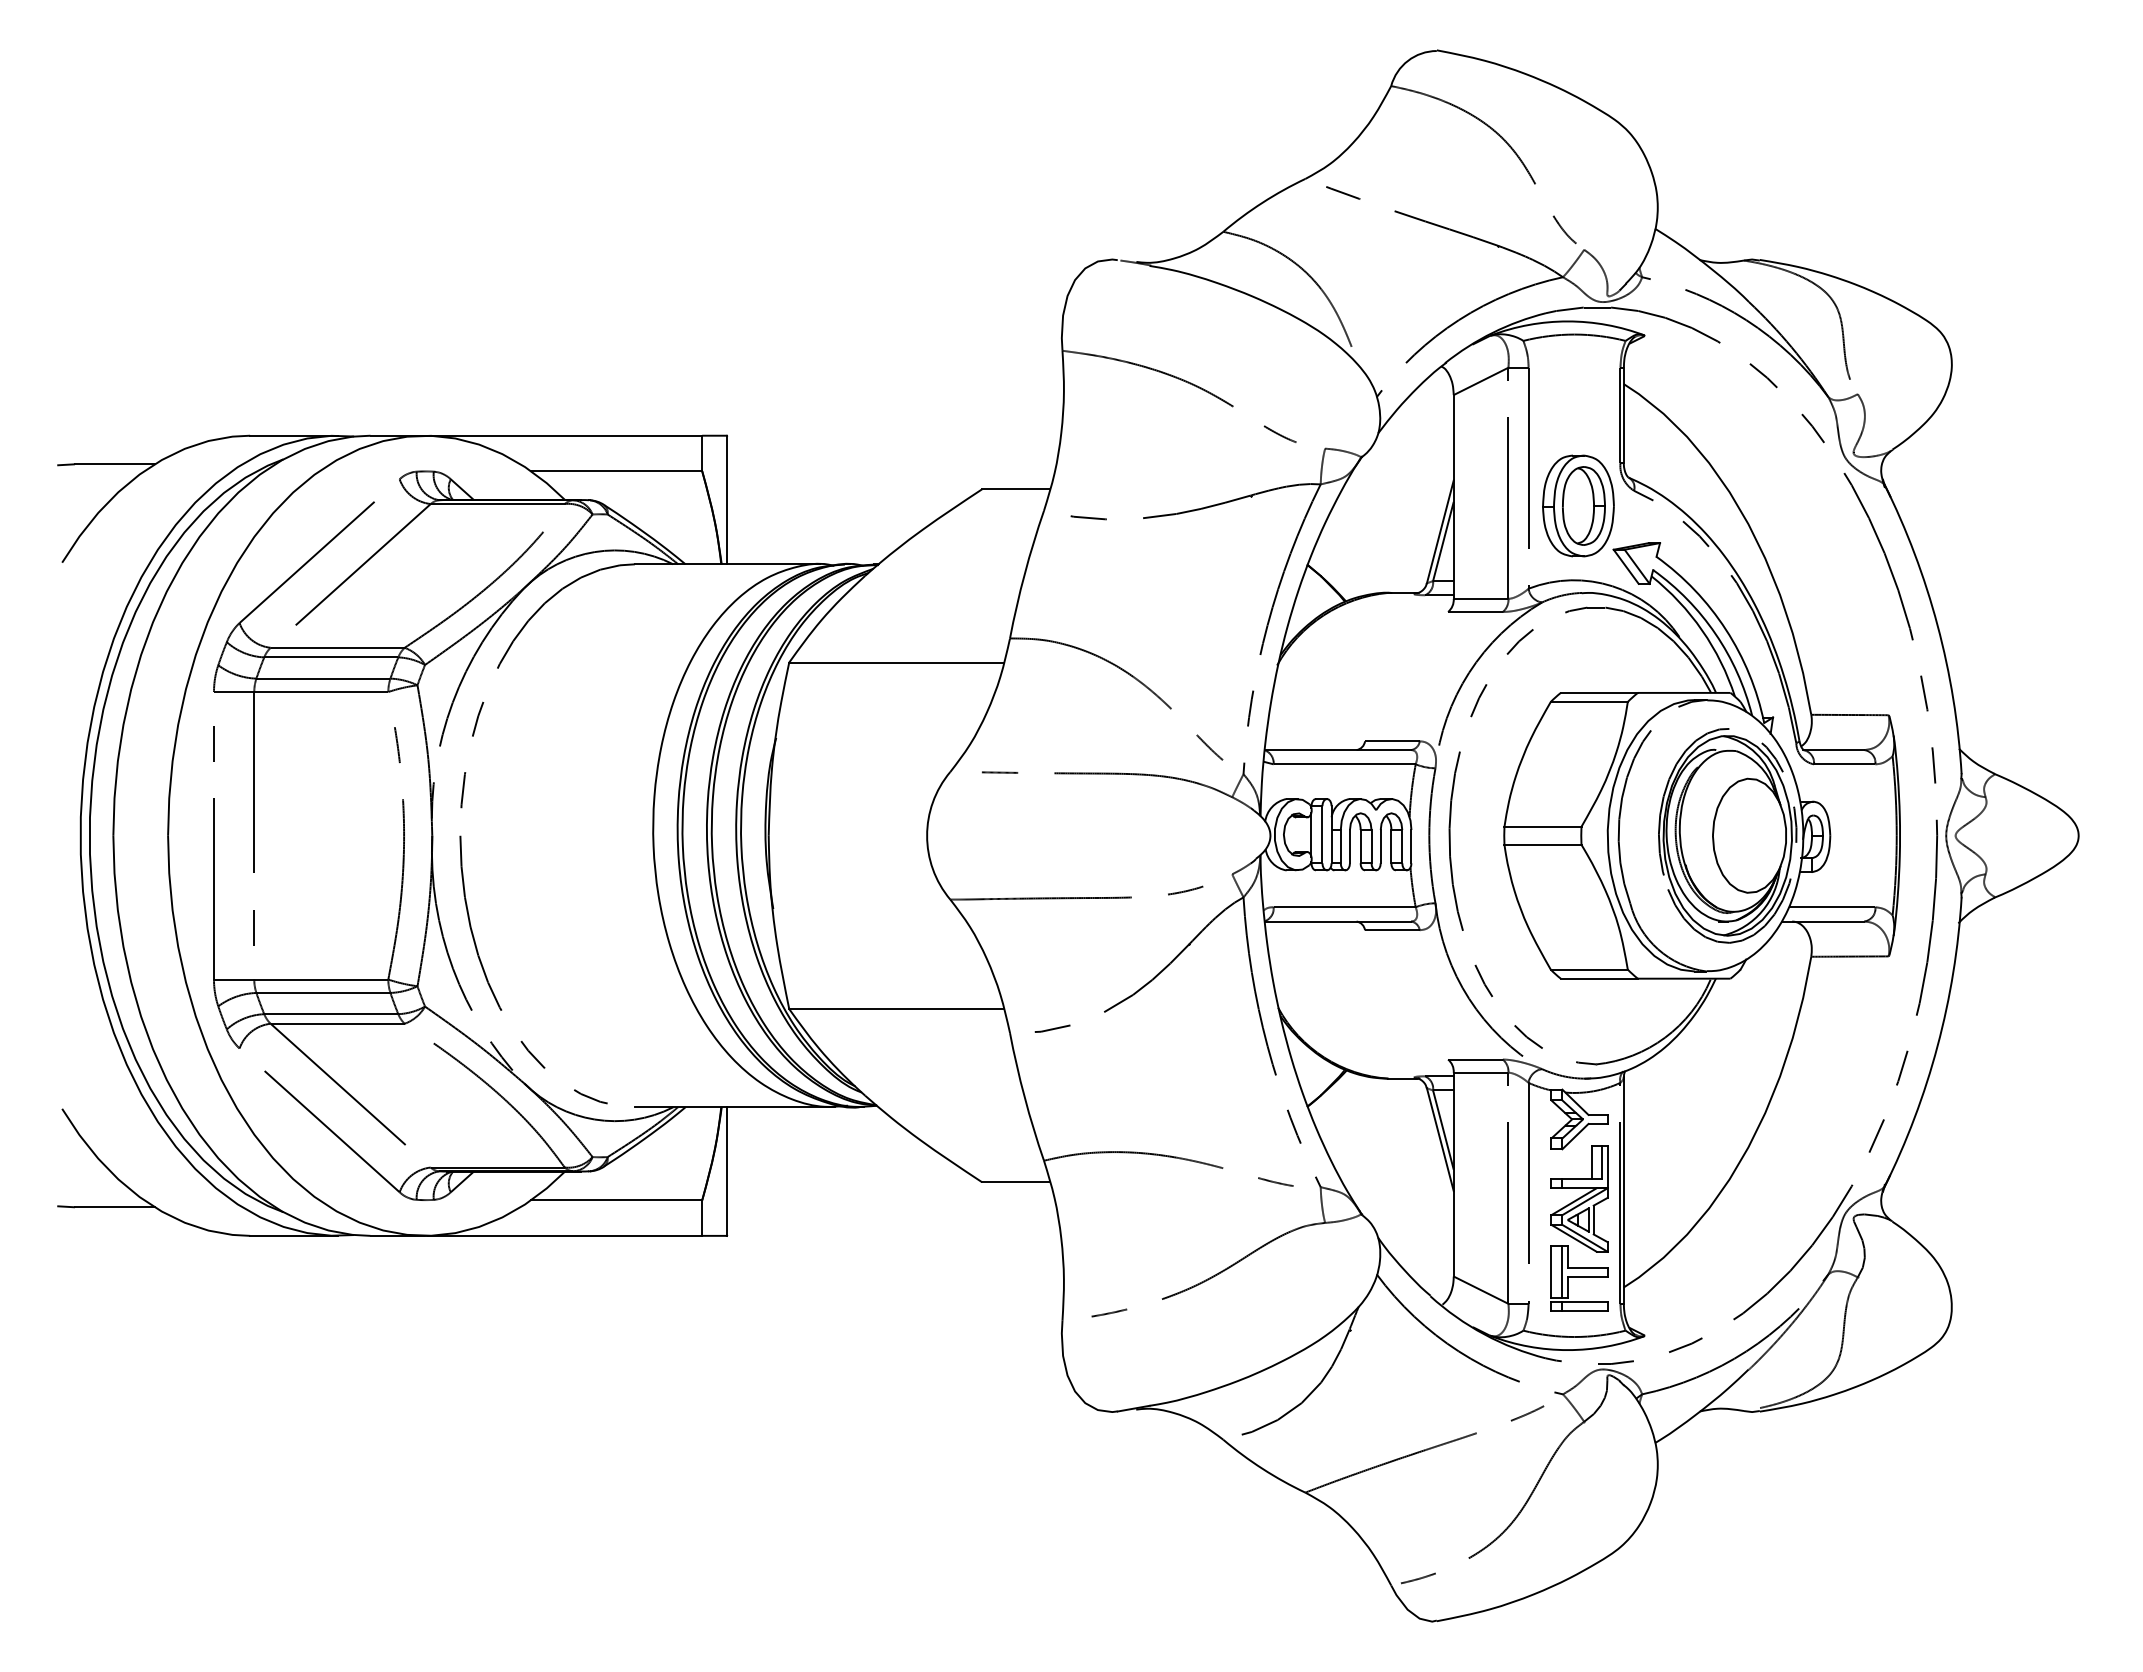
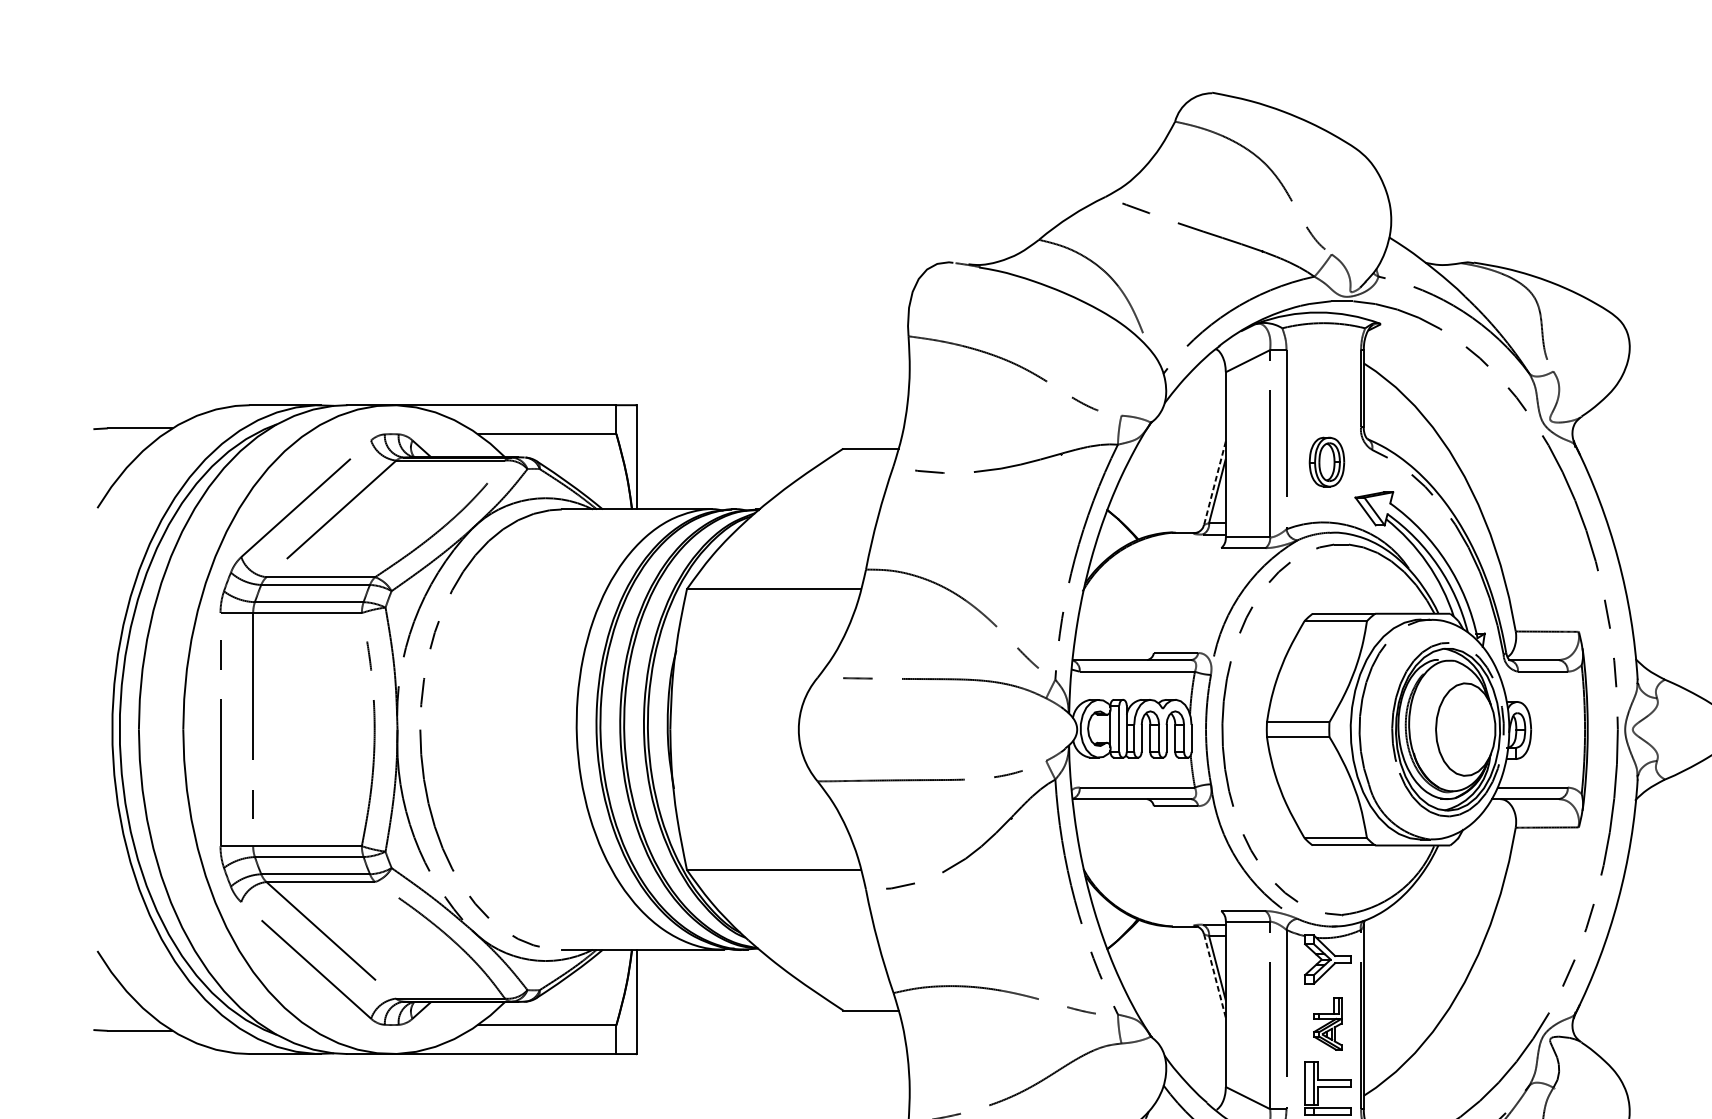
part: (1578, 505) -> (1326, 461), size x0.6
line: (1440, 532) -> (1215, 483), solid -> dashed
line: (1440, 1140) -> (1215, 976), solid -> dashed
part: (1579, 1198) -> (1327, 1023), size x0.6

